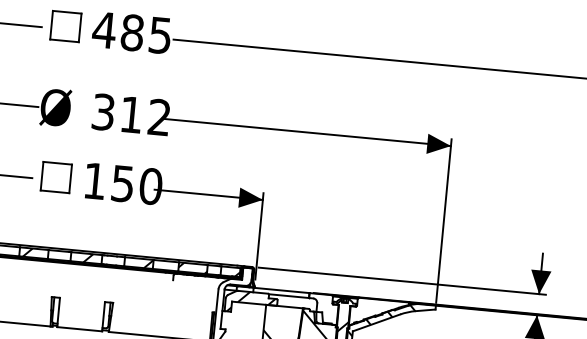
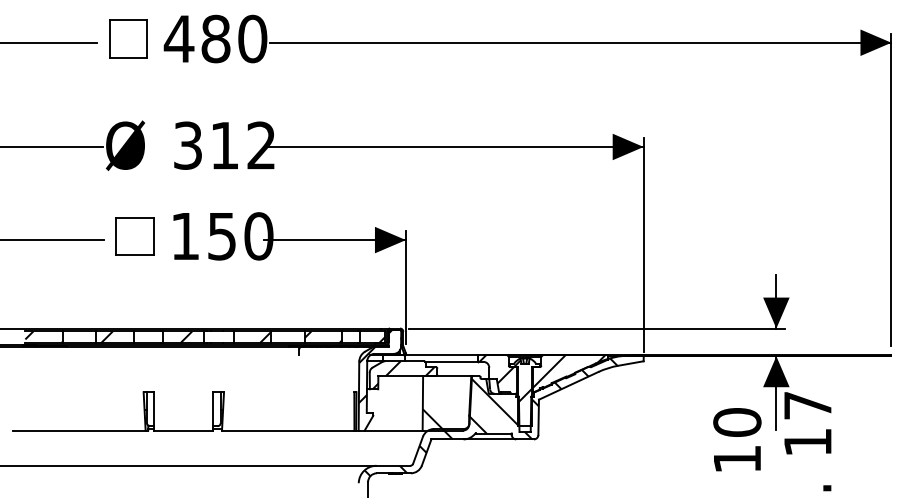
text: (160, 35) -> (252, 38), 485 -> 480
hatch: (229, 294) -> (374, 366), added
hatch: (322, 305) -> (496, 369), added
hatch: (378, 311) -> (569, 371), added

